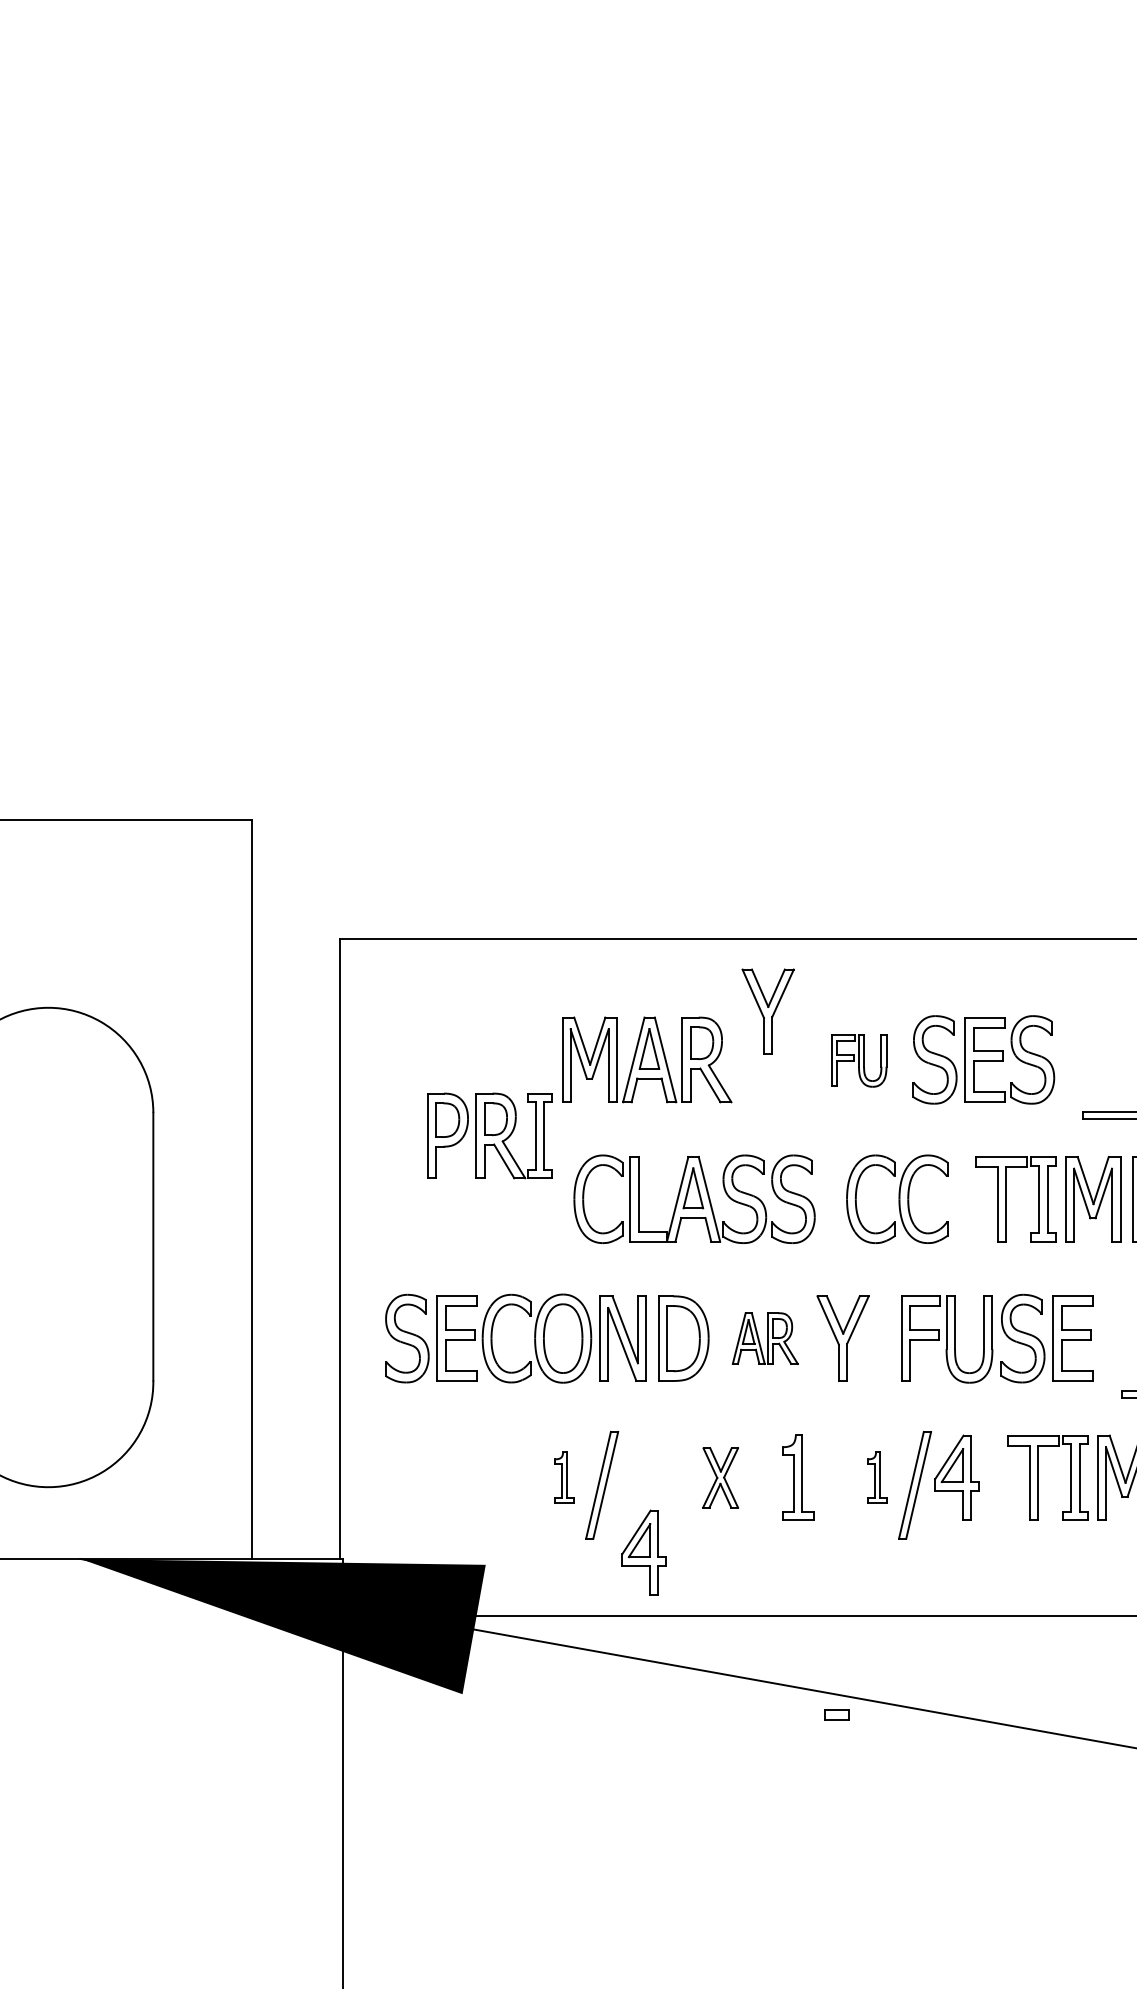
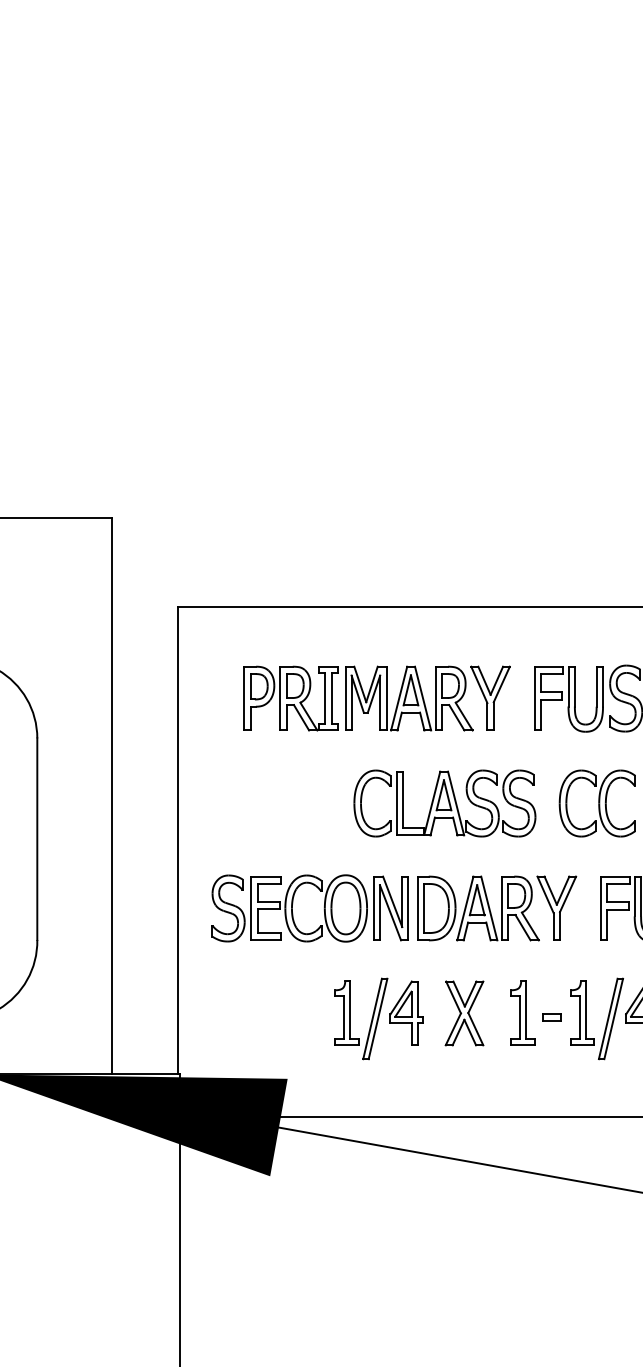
part: (767, 1011) -> (490, 698), moved
part: (859, 1060) -> (569, 699), size x1.67
part: (489, 1135) -> (290, 698), moved
part: (765, 1338) -> (498, 908), size x1.67
part: (564, 1477) -> (346, 1013), size x1.67
part: (720, 1477) -> (464, 1013), size x1.43
part: (877, 1477) -> (582, 1013), size x1.67
part: (643, 1552) -> (406, 1013), moved
part: (836, 1714) -> (551, 1016), moved

